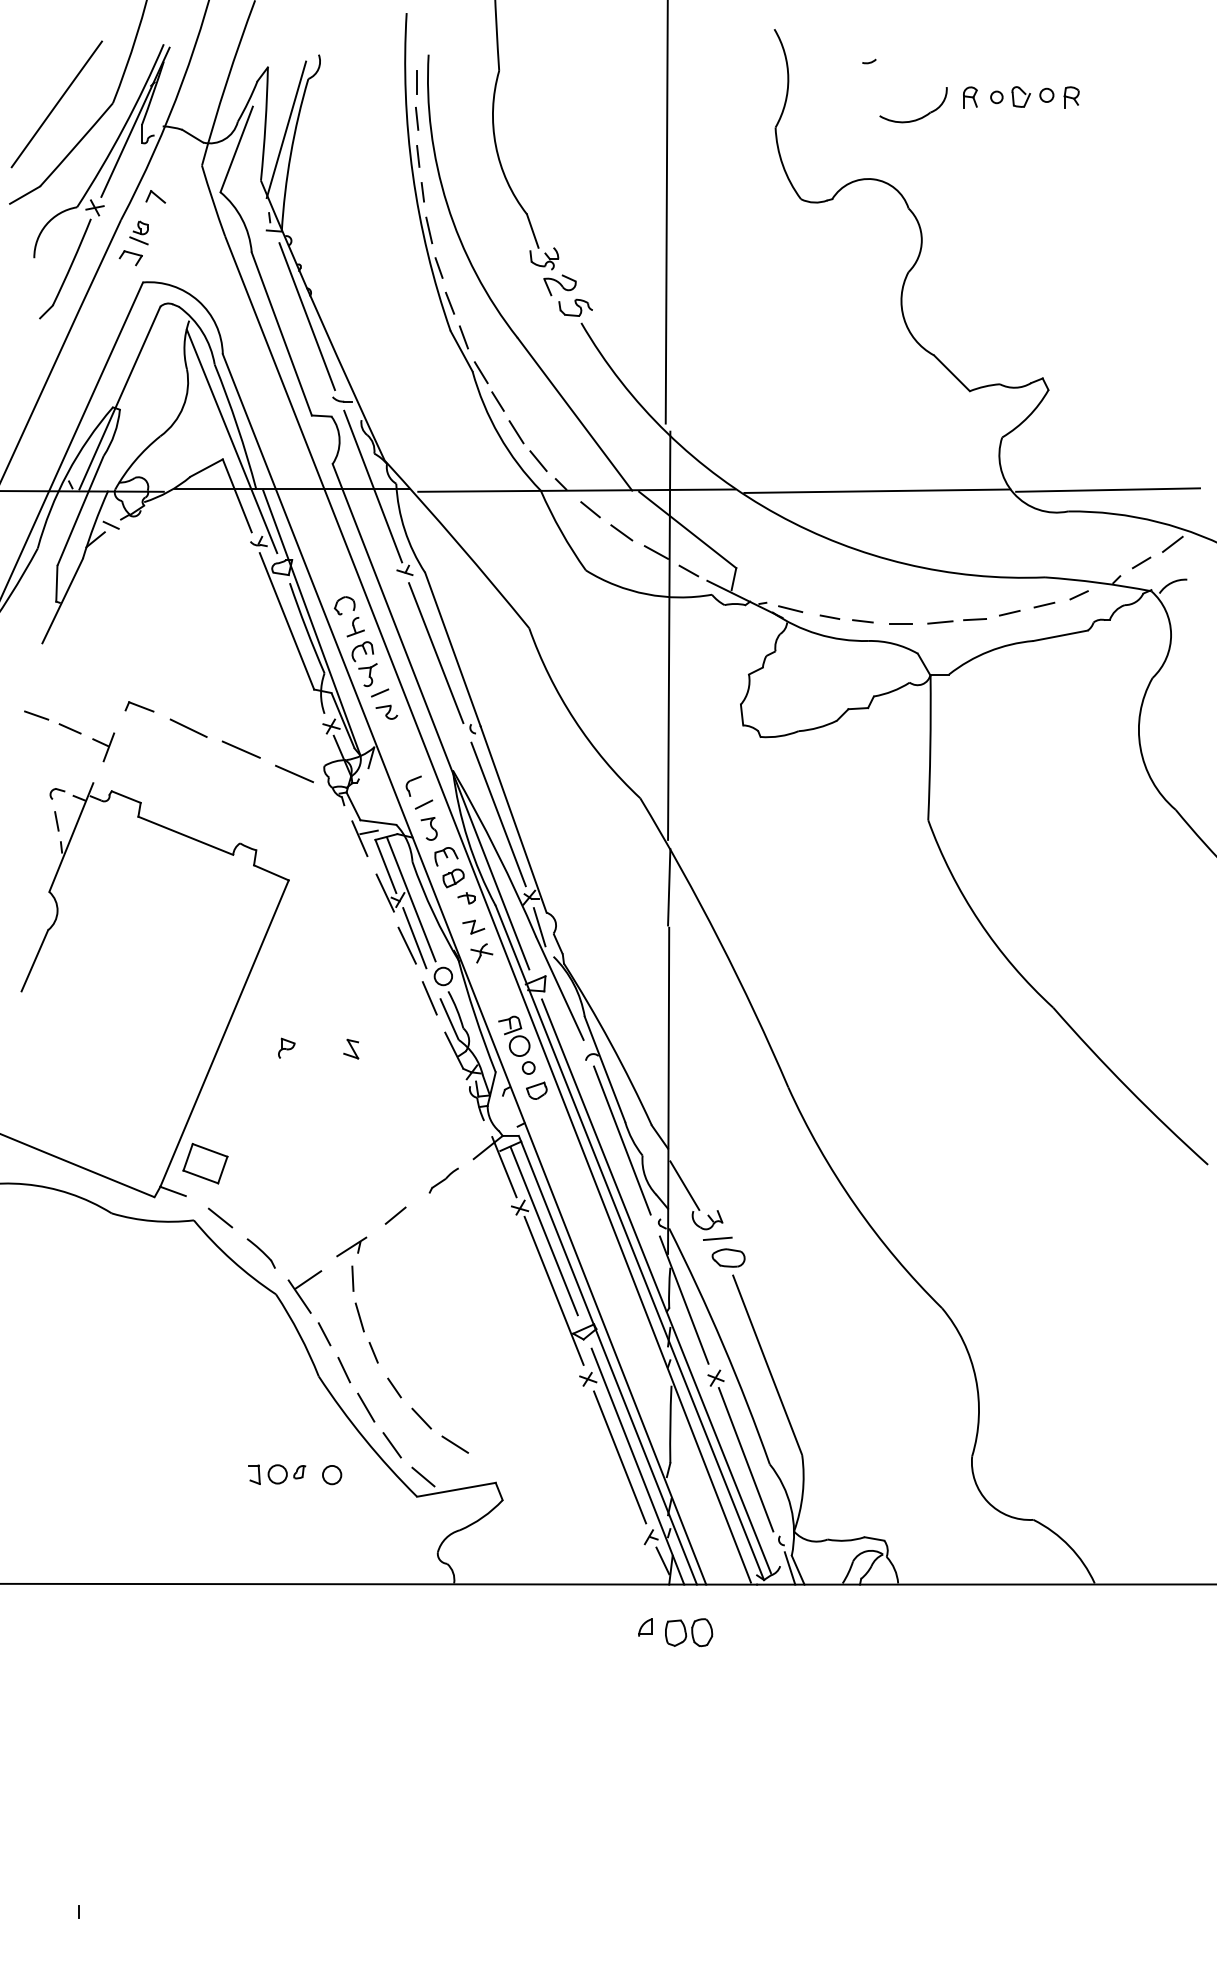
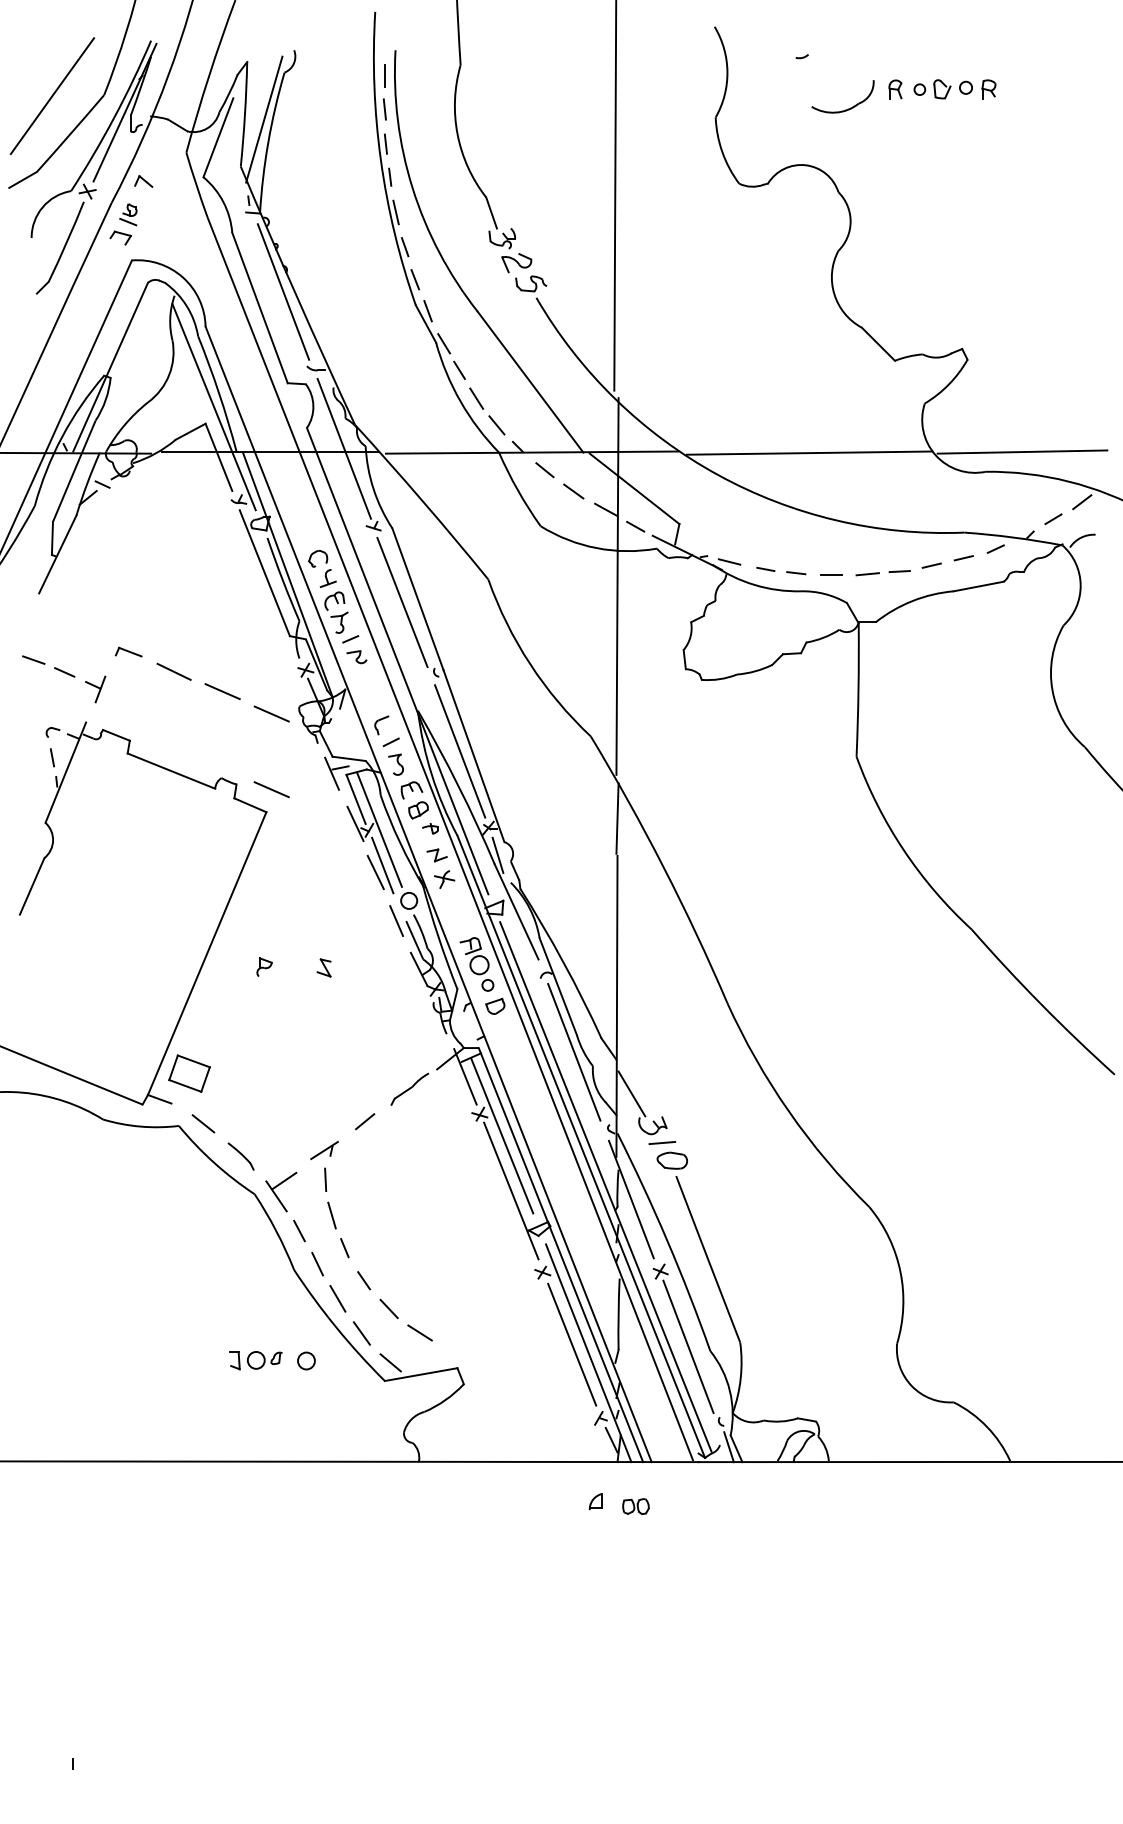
line: (294, 855) -> (271, 789), added
part: (443, 1180) -> (409, 1089), size x1.4
part: (689, 1632) -> (636, 1506), size x0.6

